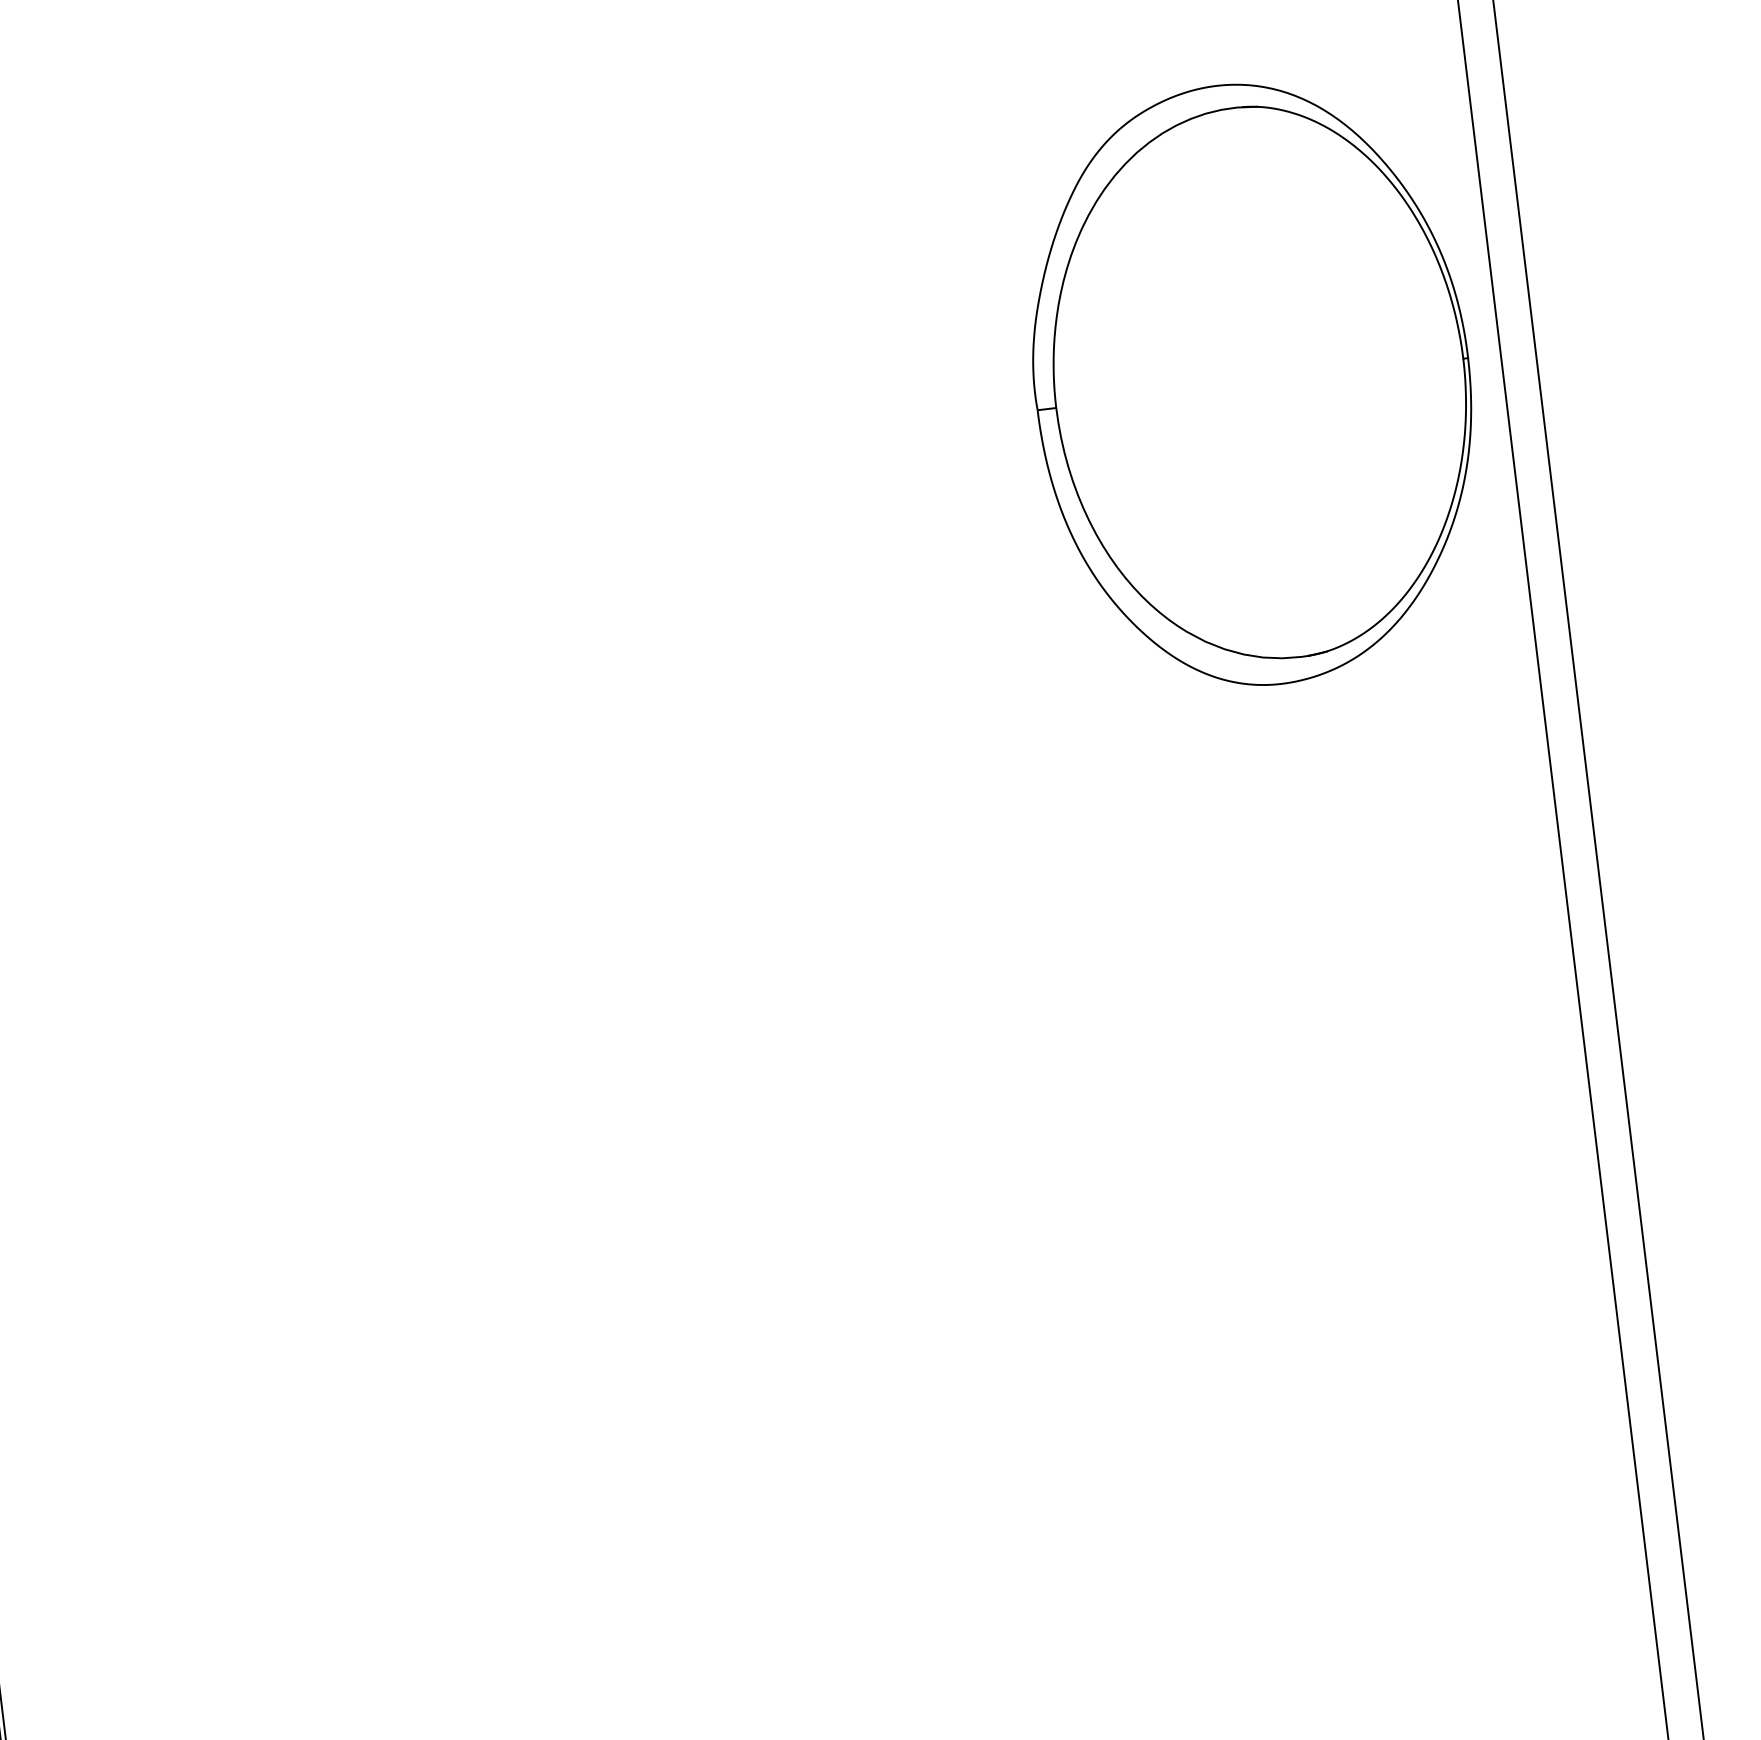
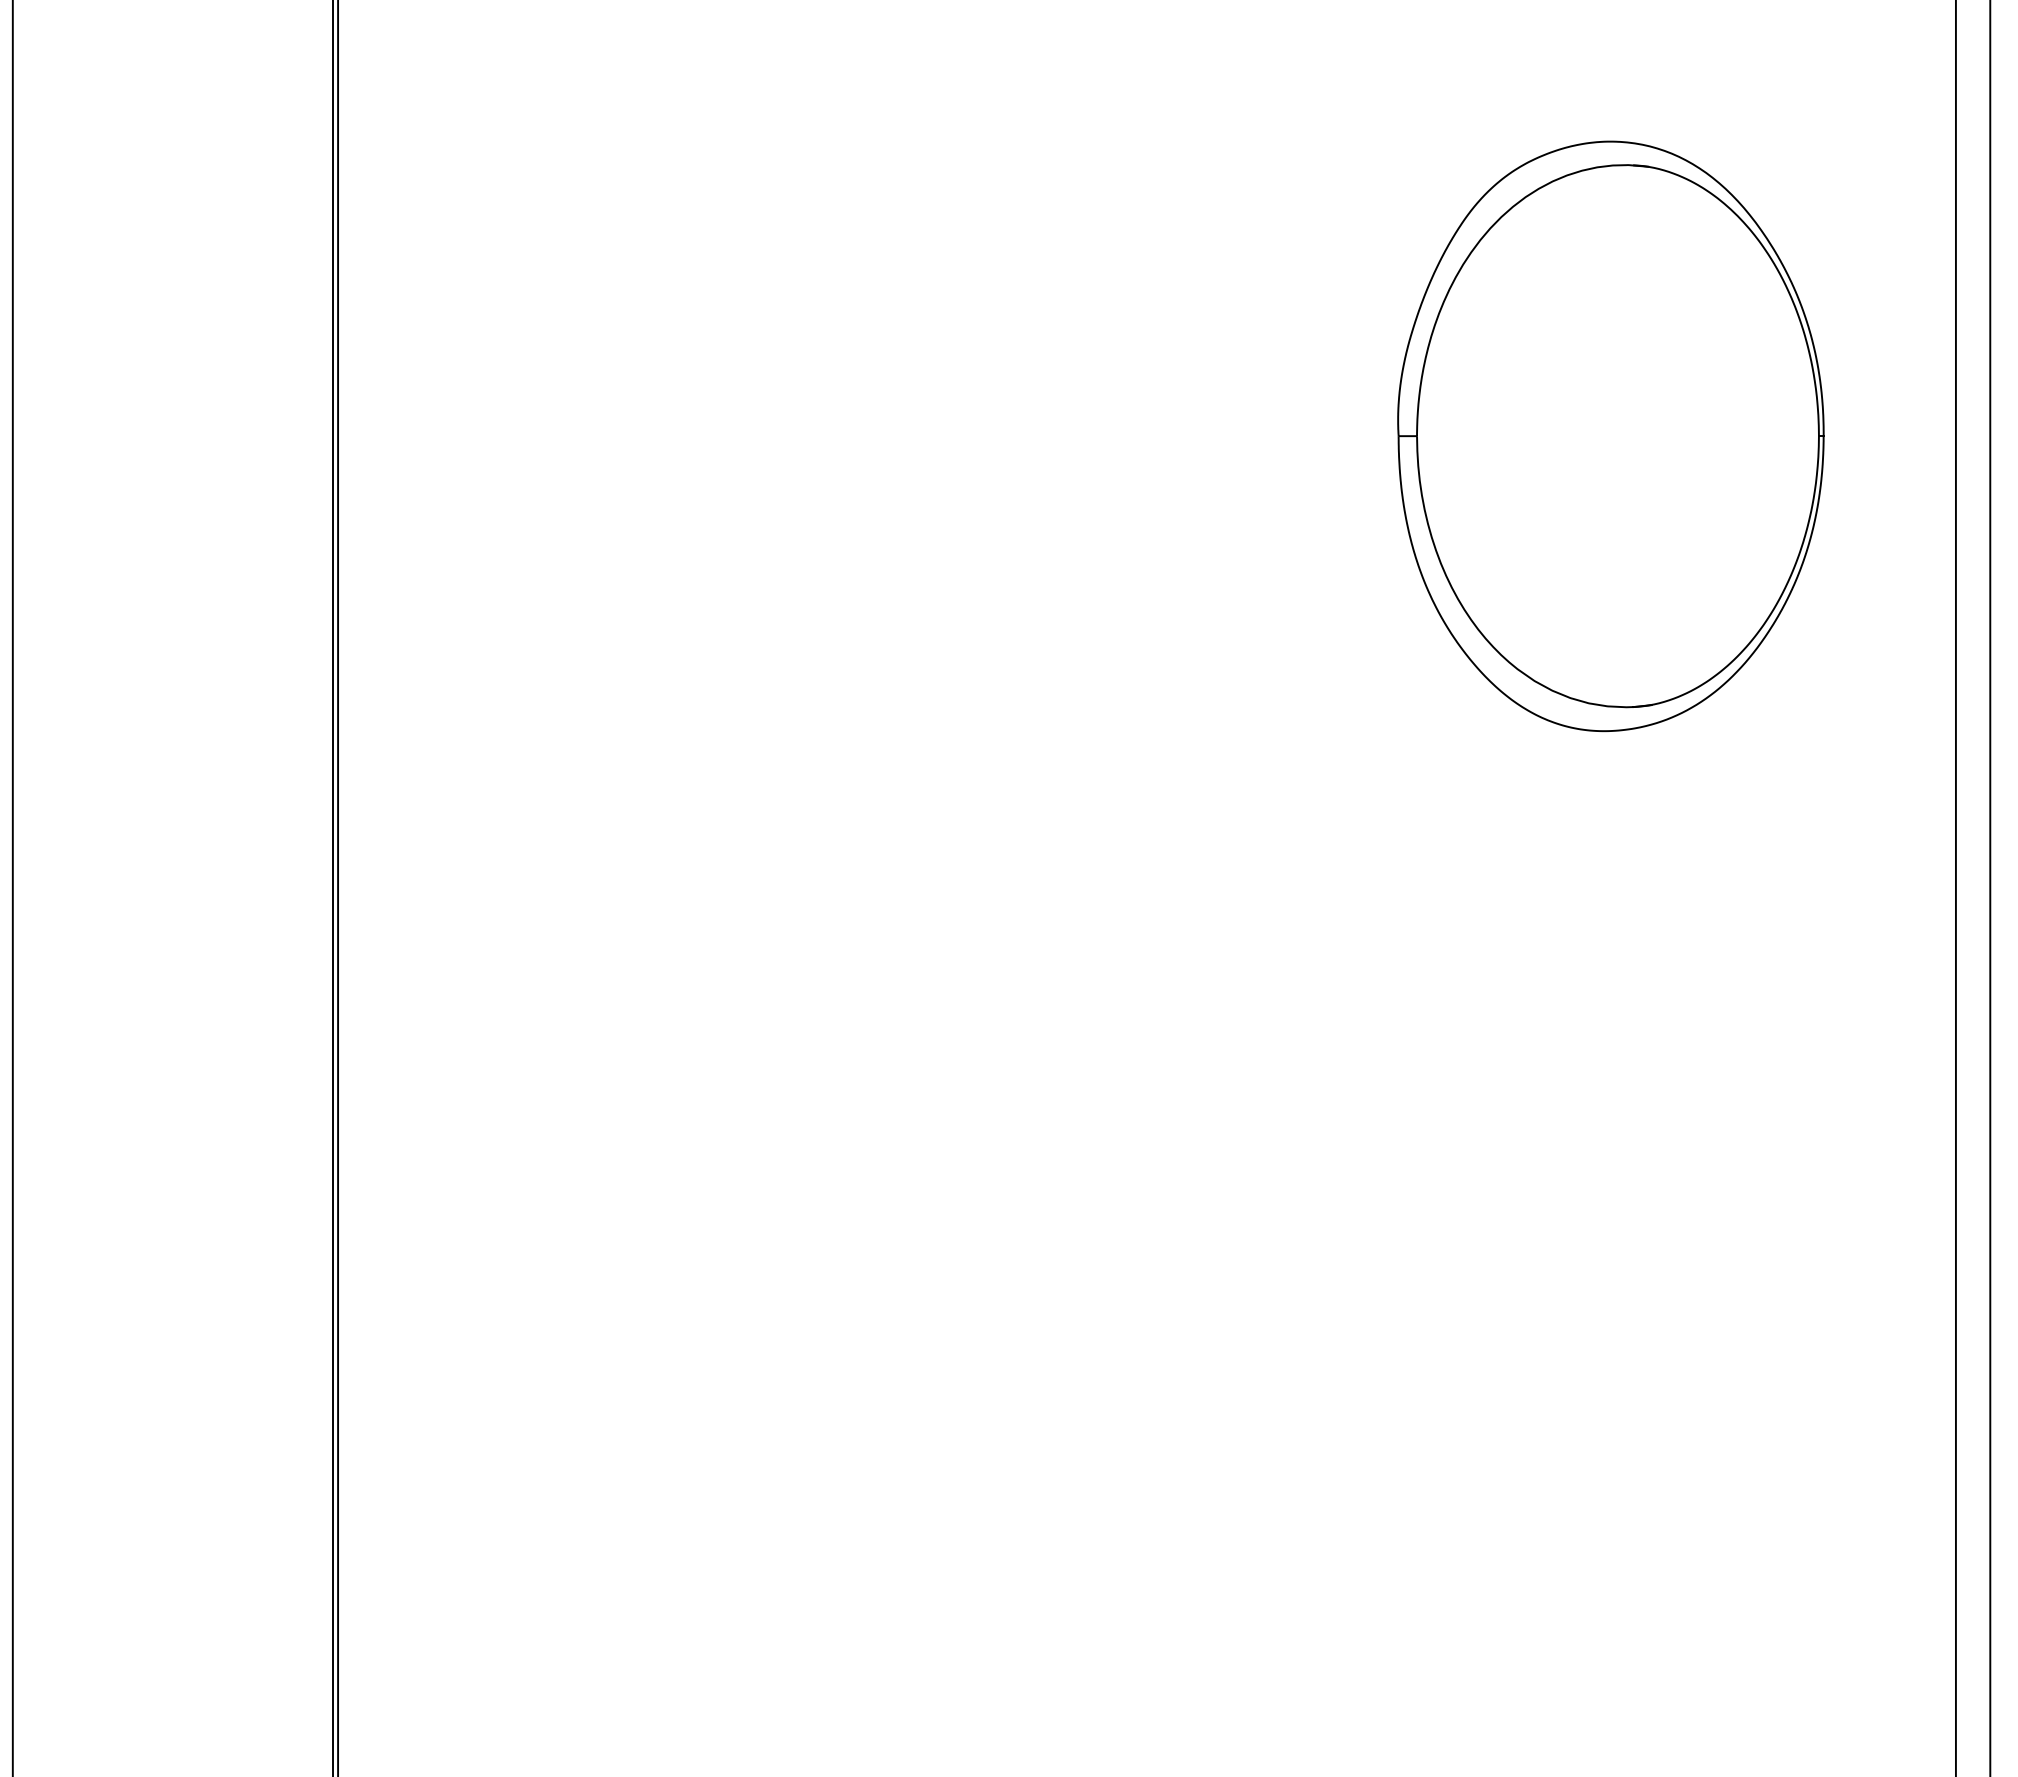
part: (1252, 384) -> (1610, 436), moved

